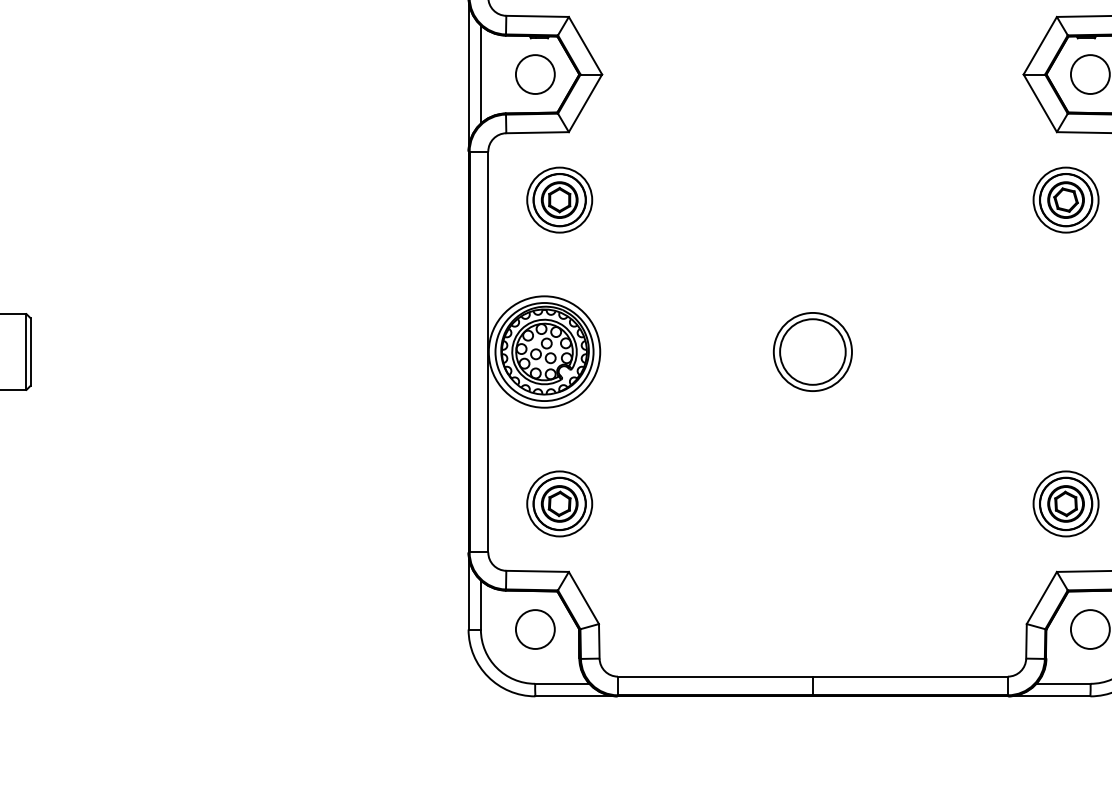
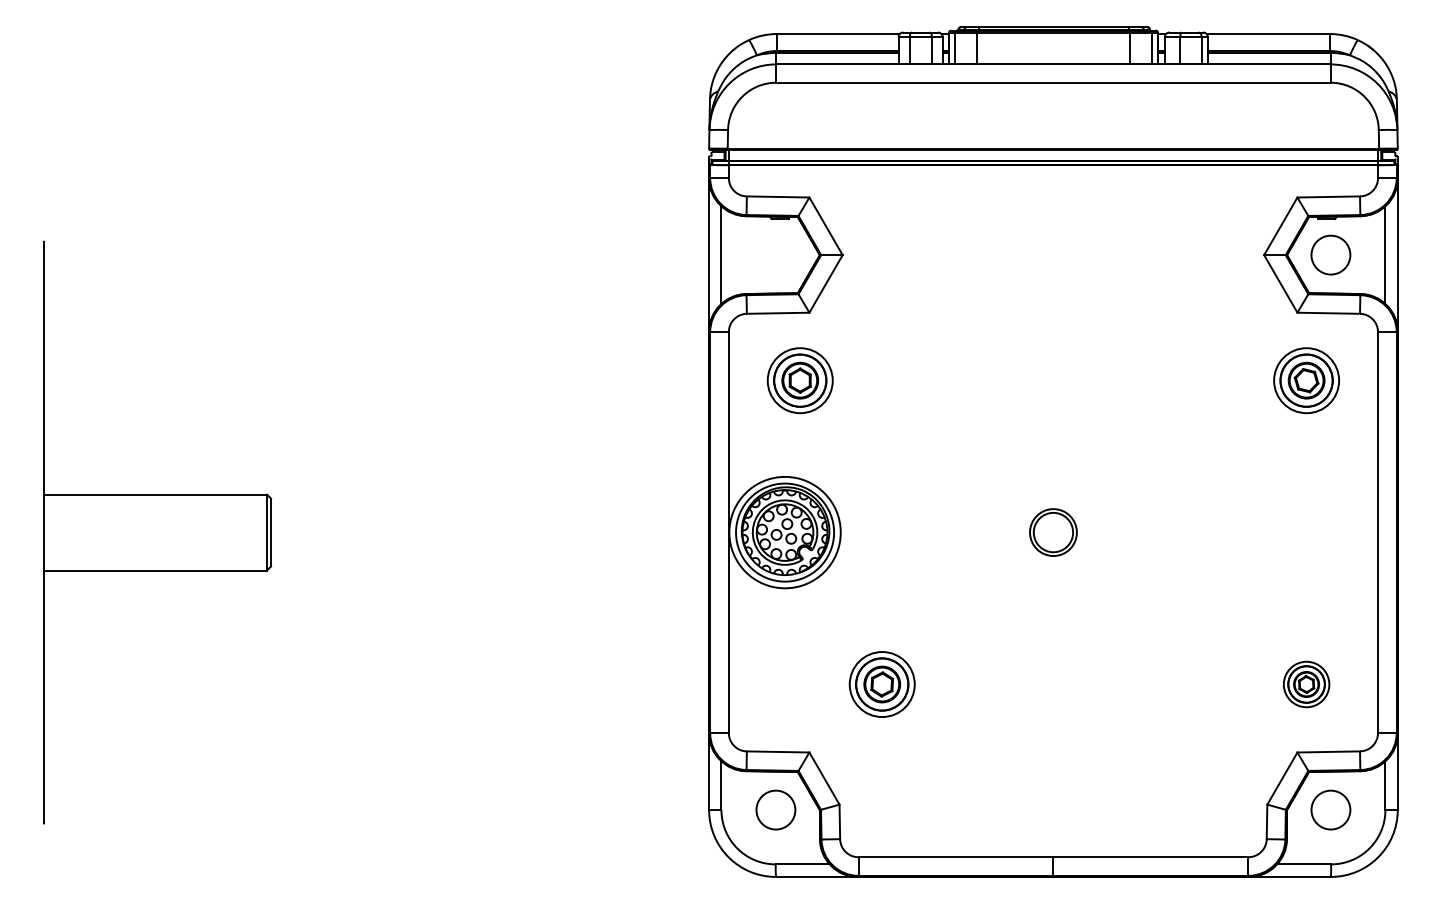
circle: (534, 73) -> (775, 254), removed
part: (812, 351) -> (1053, 532), size x0.6
part: (558, 503) -> (881, 684), moved
part: (1065, 503) -> (1306, 684), size x0.7

